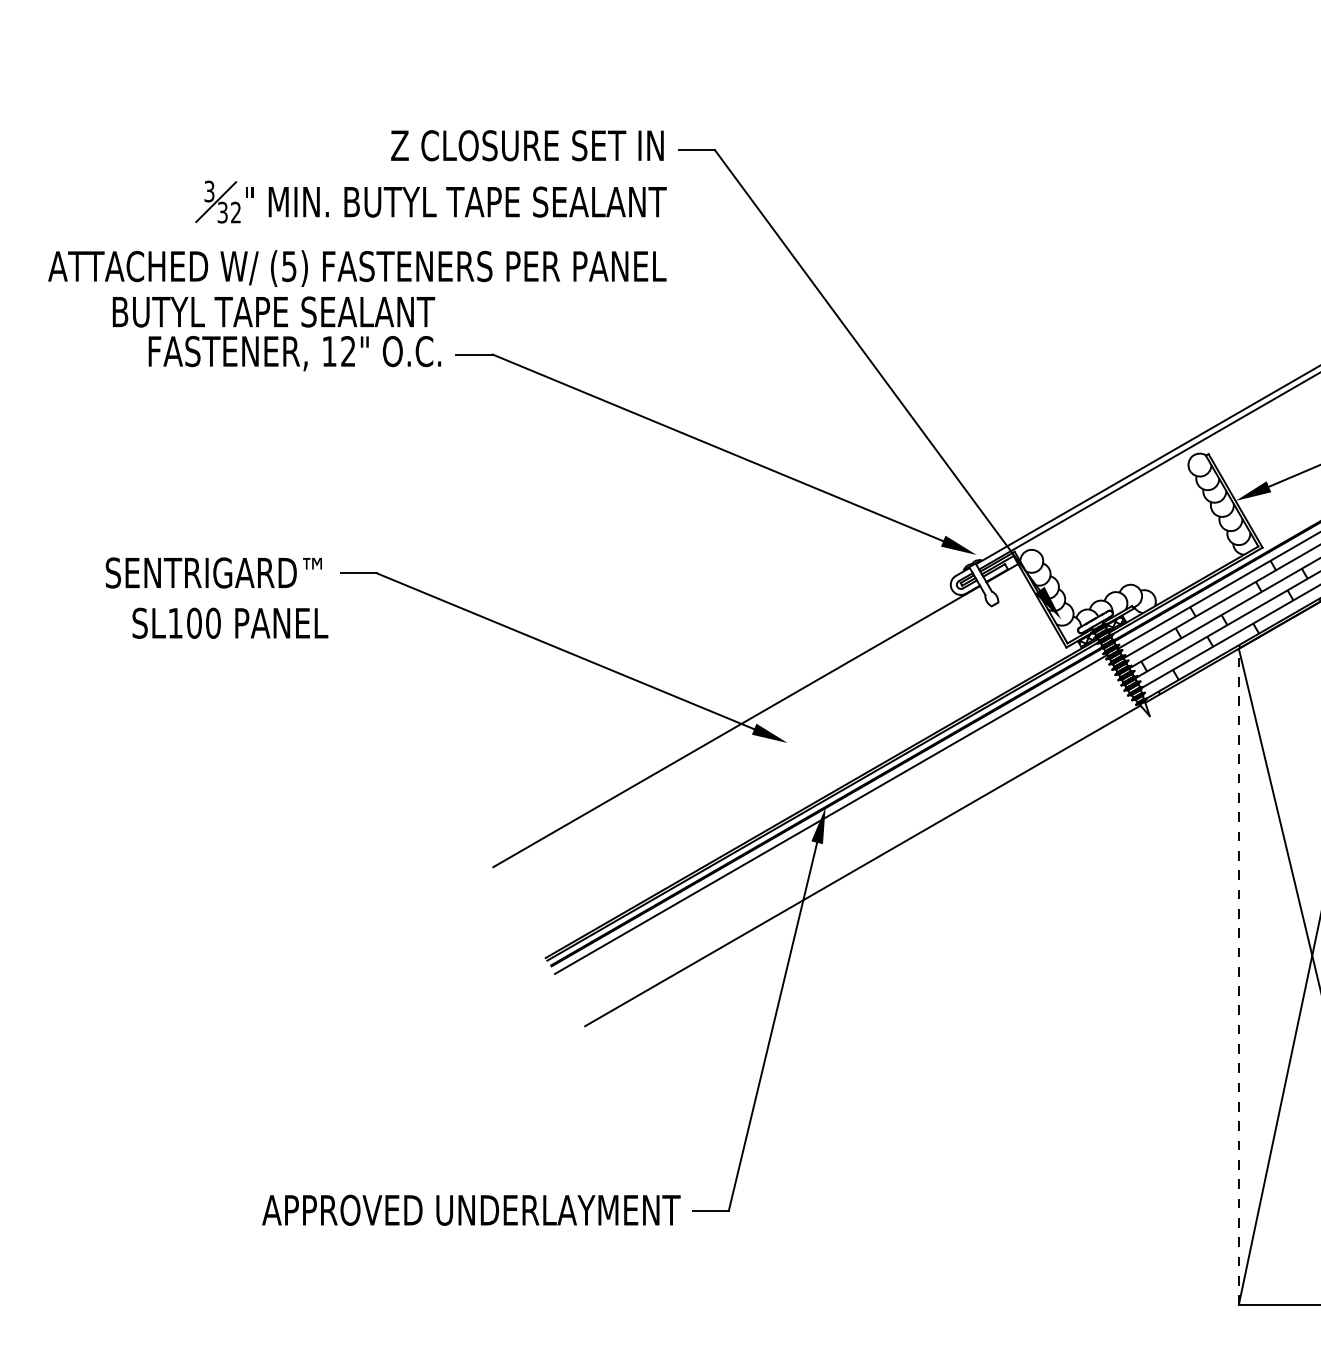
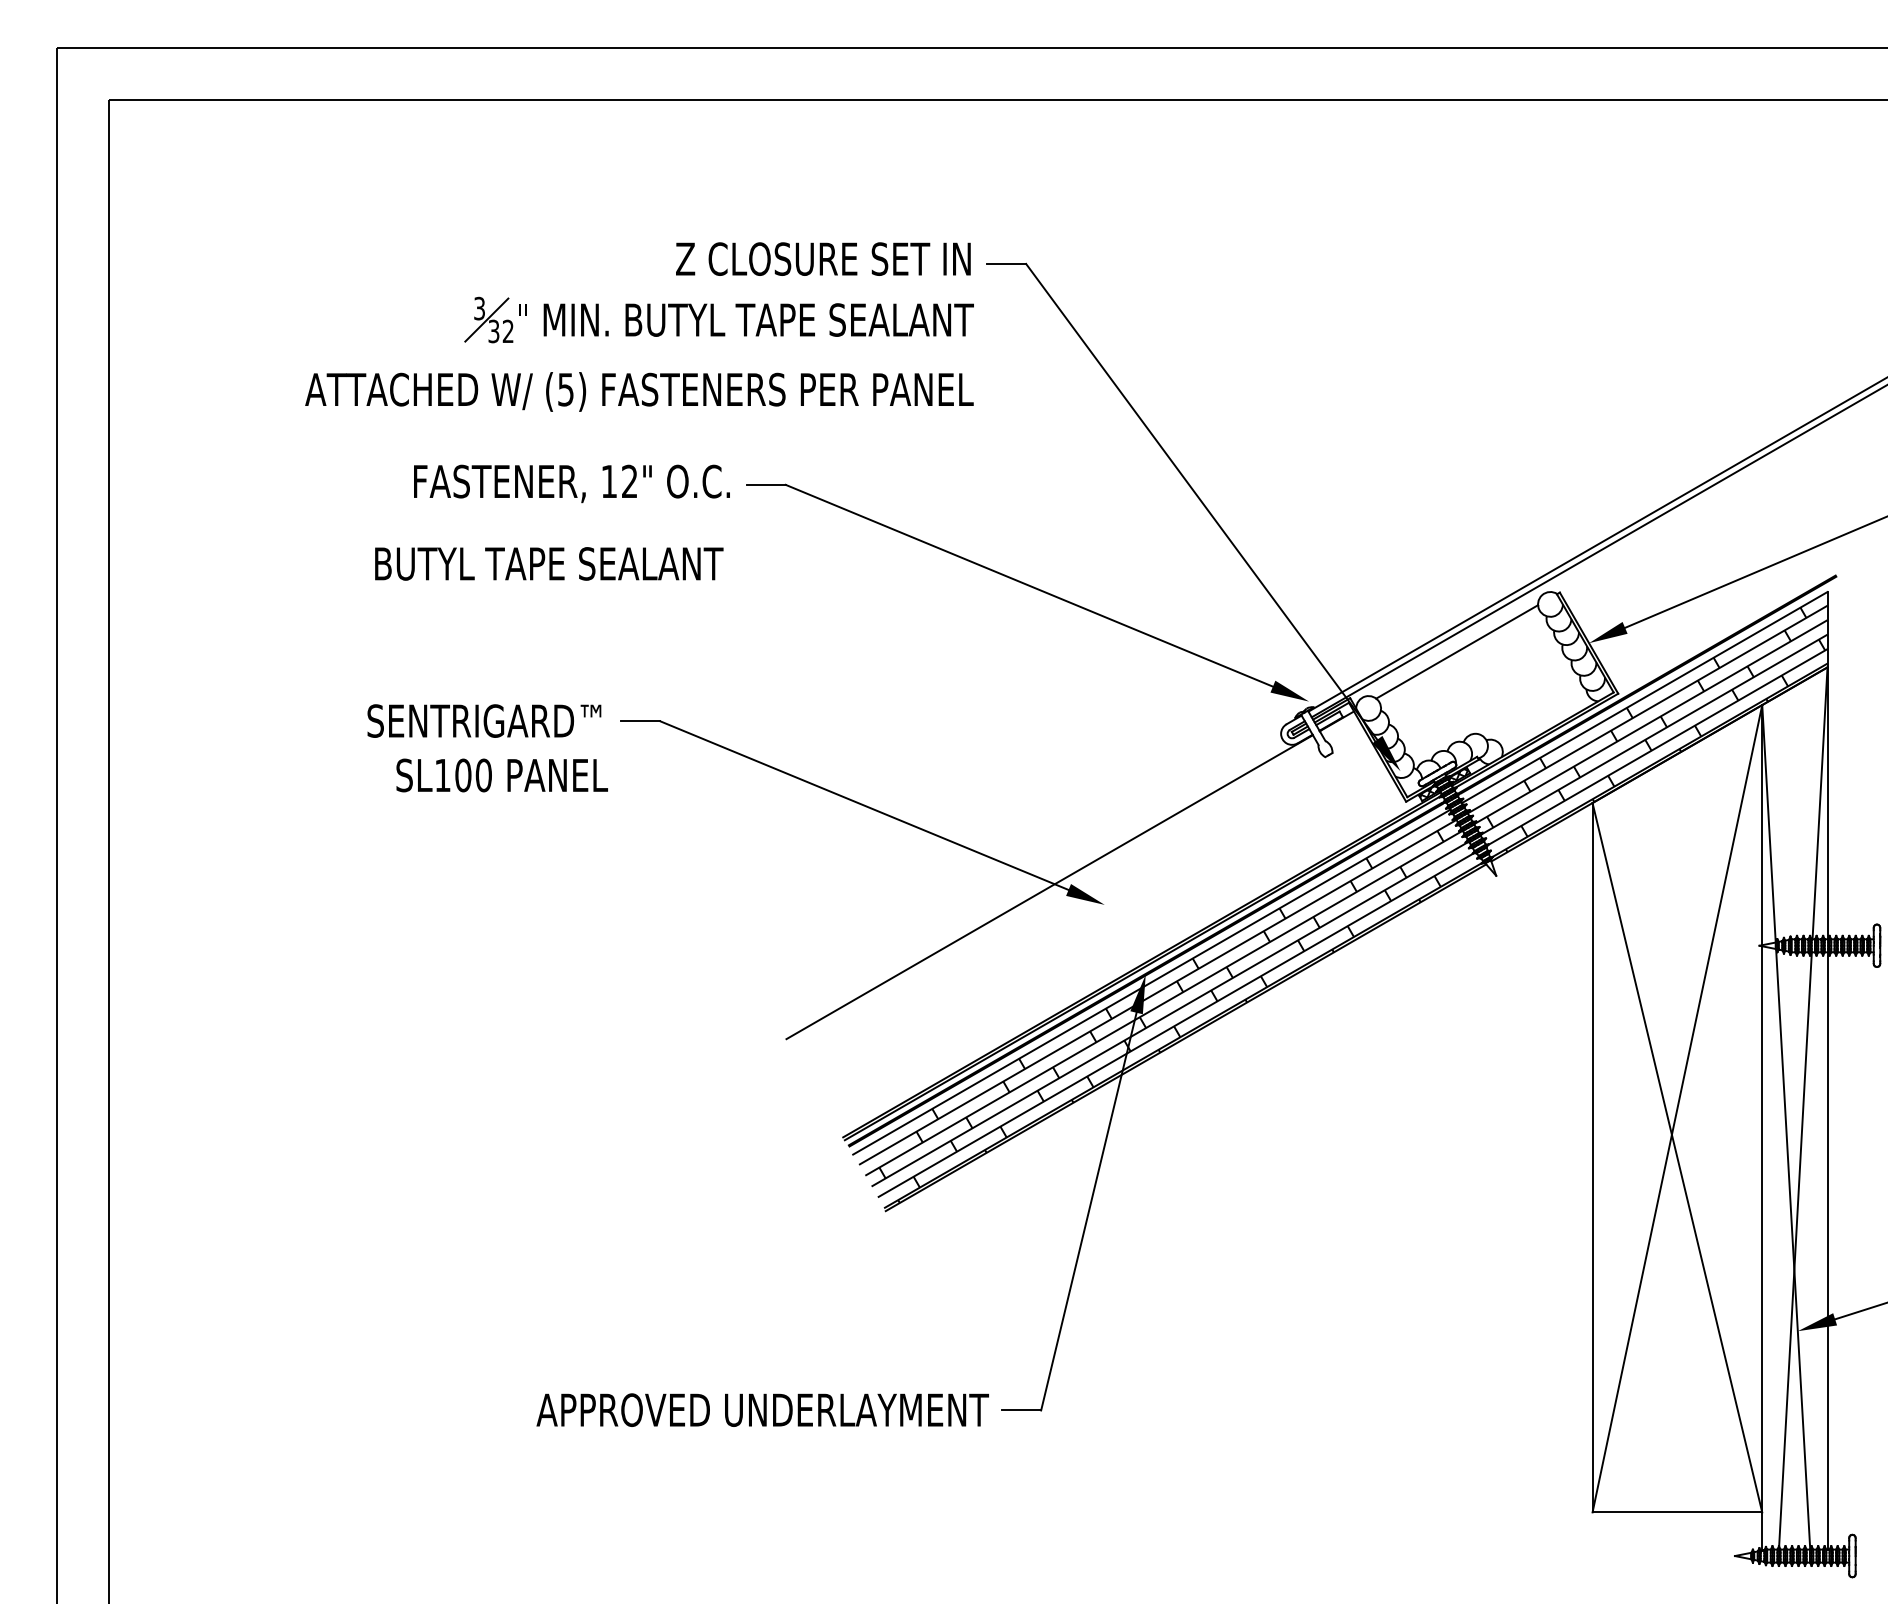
text: (274, 311) -> (549, 563), moved
line: (1113, 508) -> (1457, 651), added
hatch: (848, 843) -> (1170, 1013), added
line: (1238, 976) -> (1592, 1157), dashed -> solid

